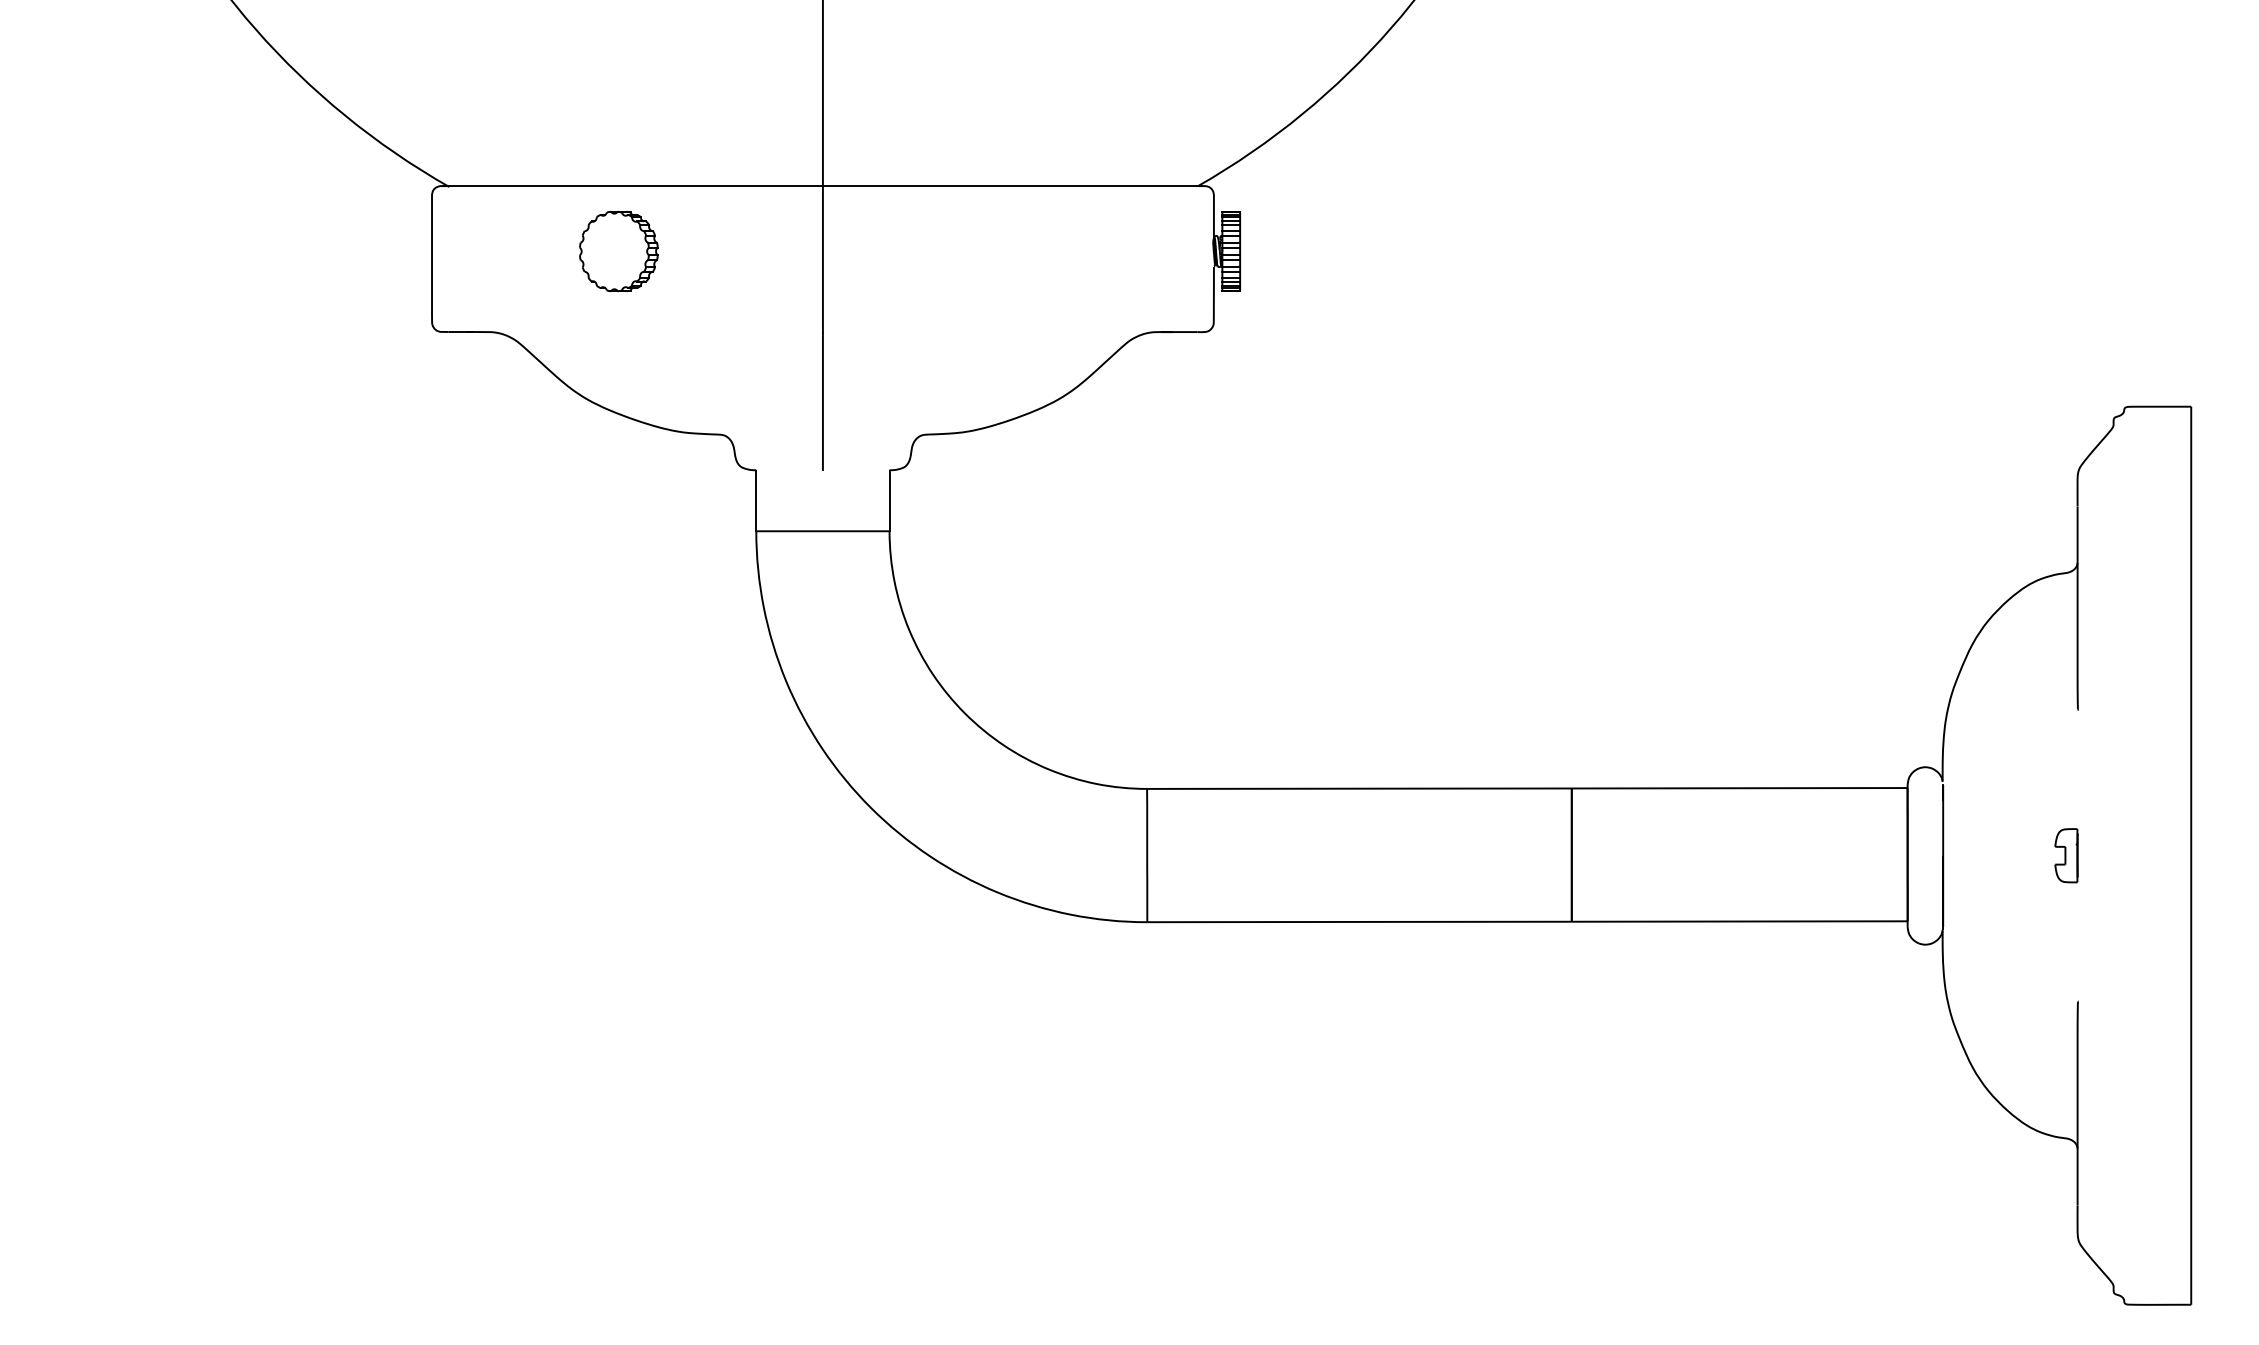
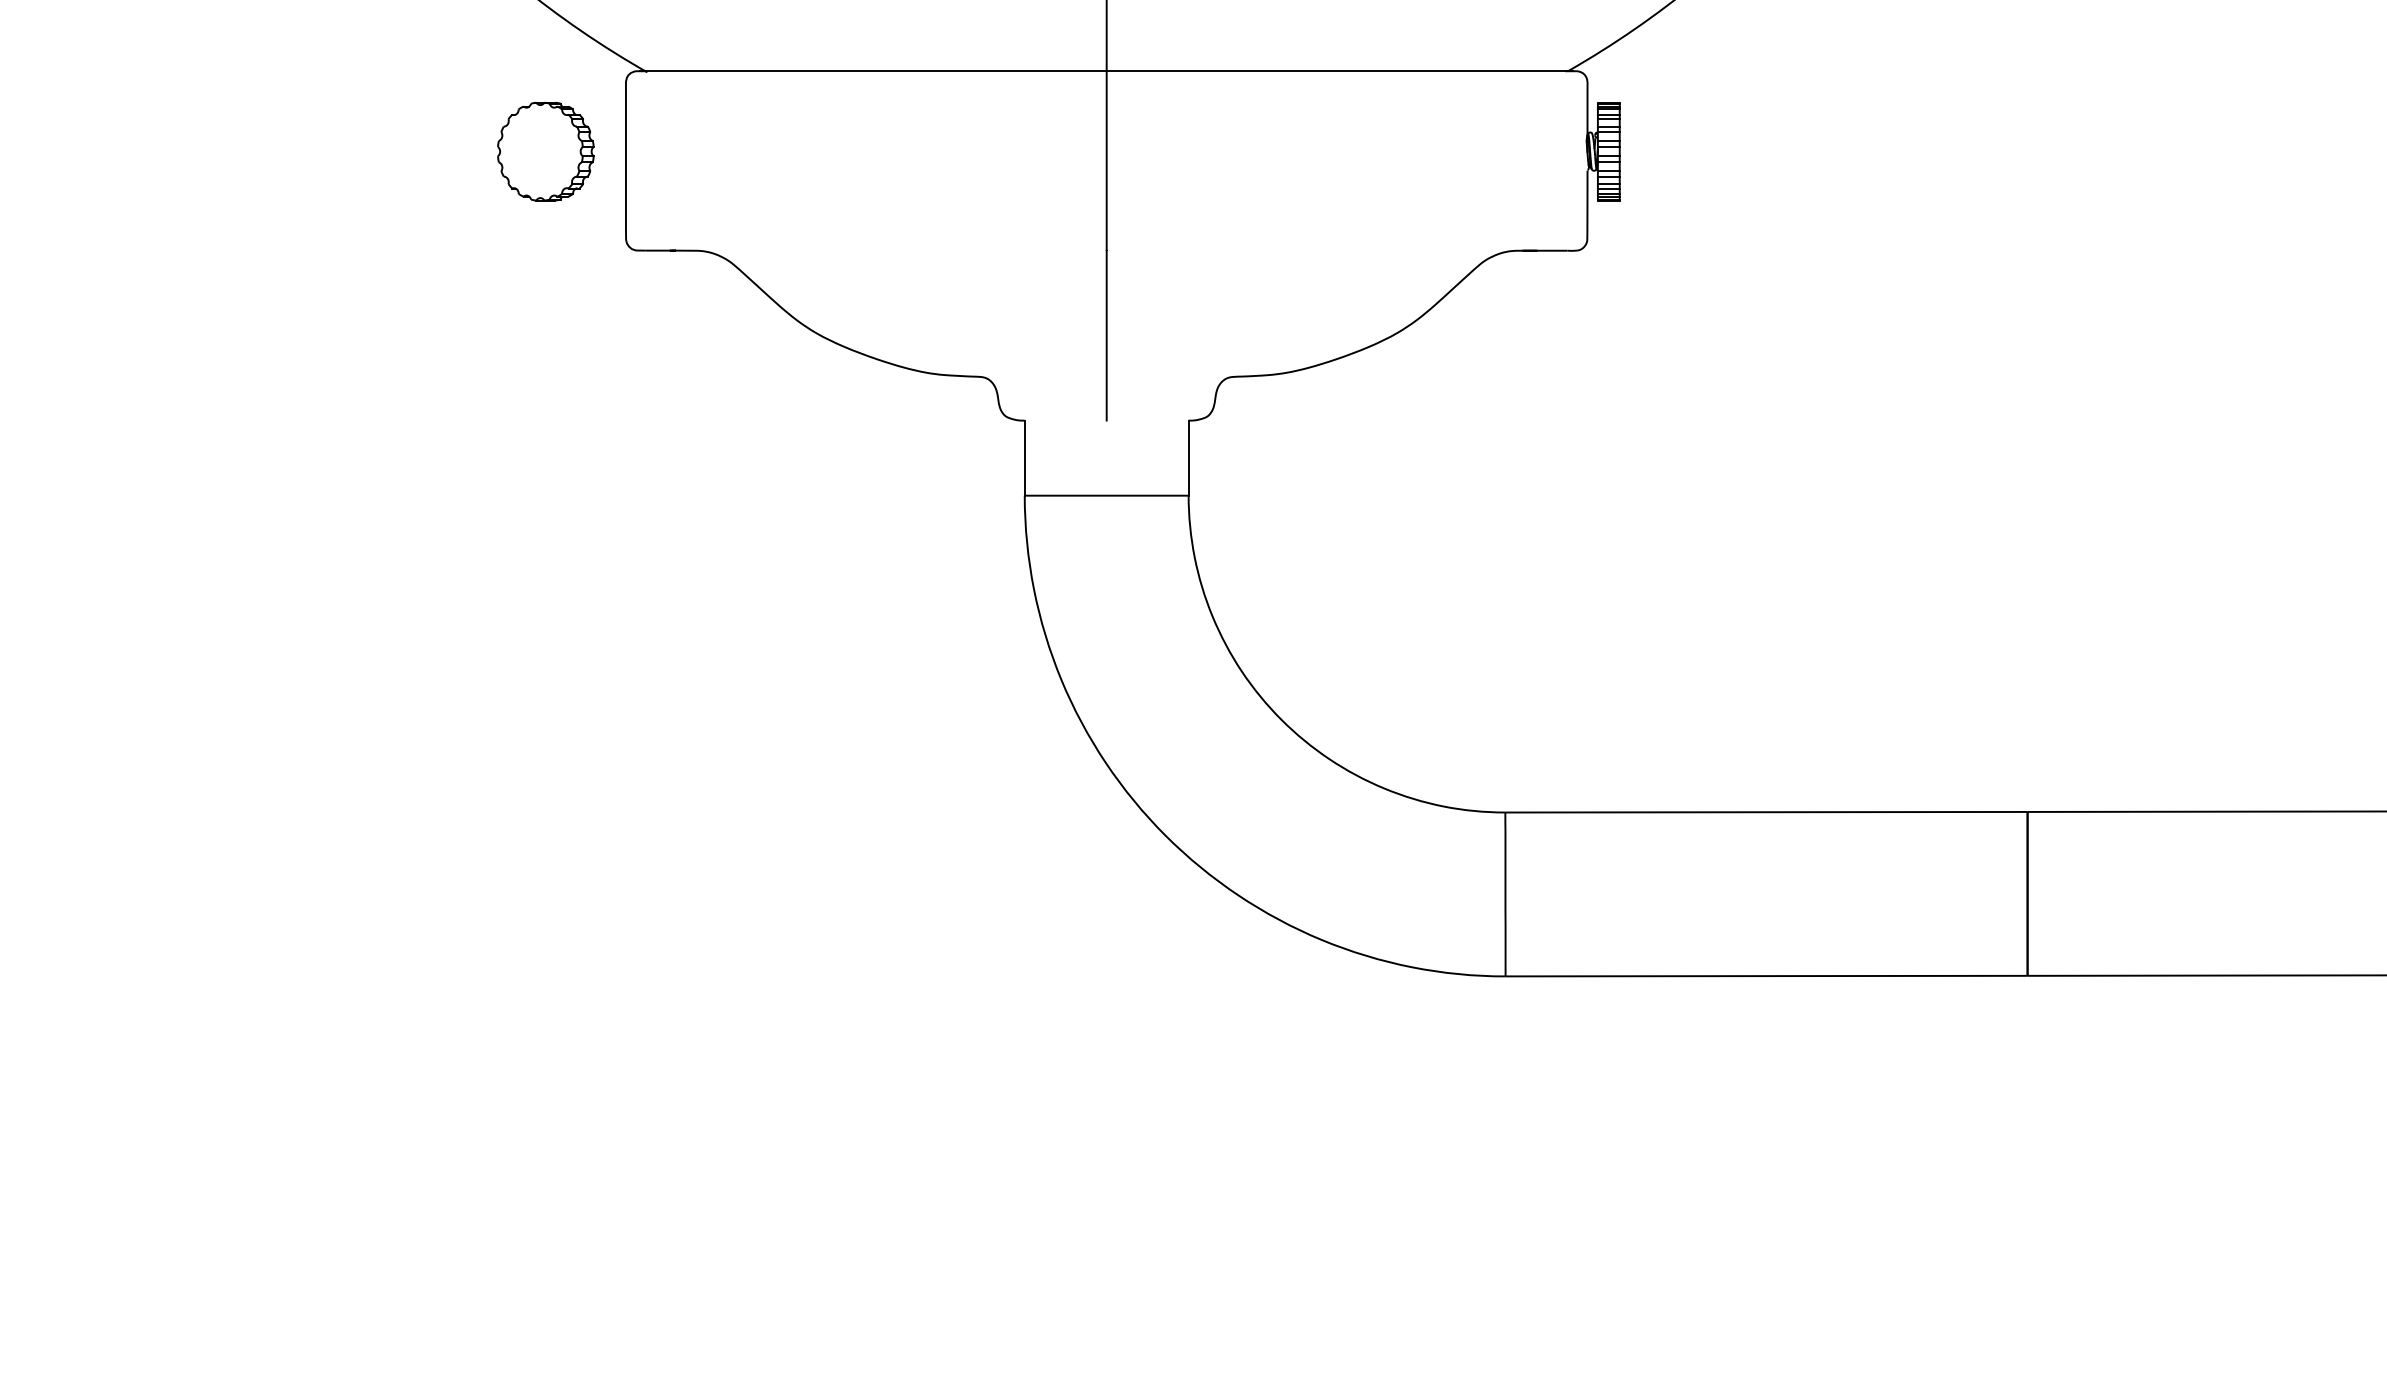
part: (618, 251) -> (545, 151), moved

